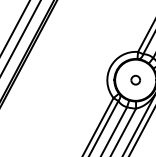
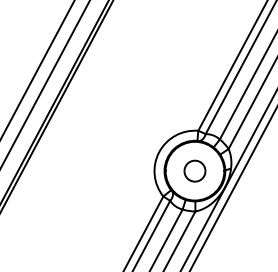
part: (135, 79) -> (194, 170), size x1.67

